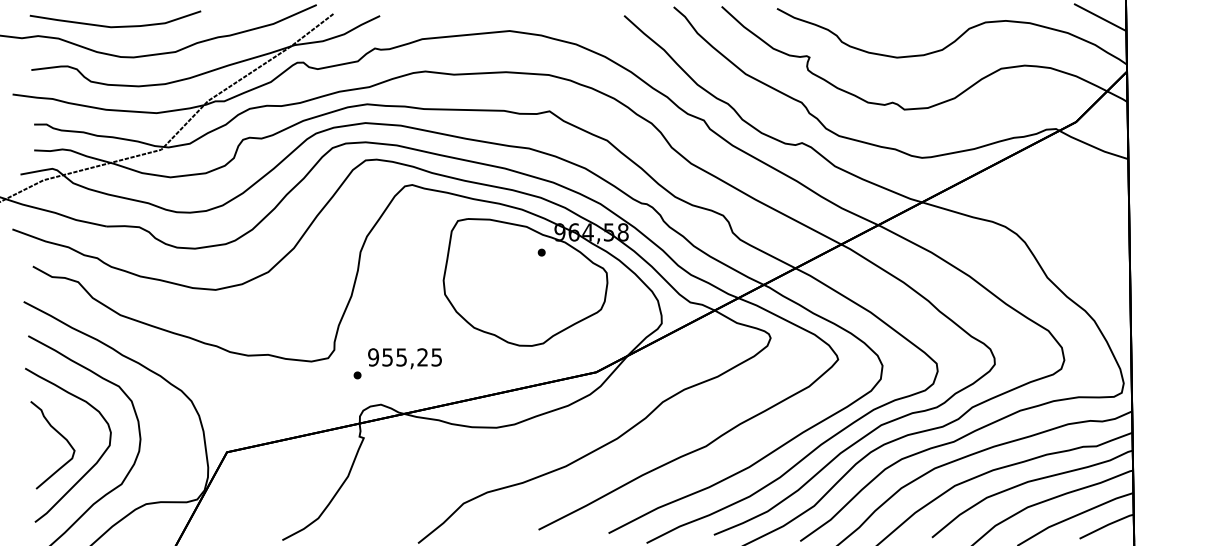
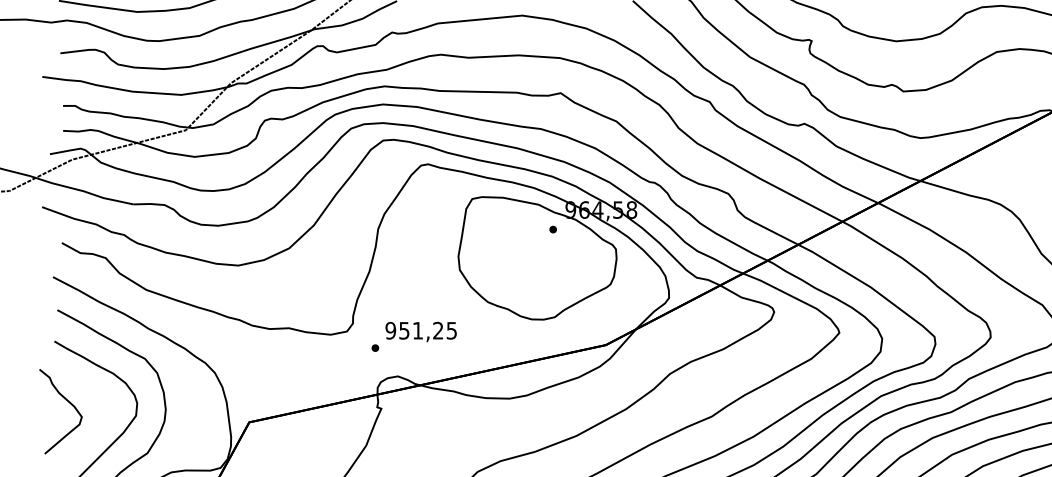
text: (401, 357) -> (417, 330), 955,25 -> 951,25
curve: (61, 436) -> (69, 403), moved

